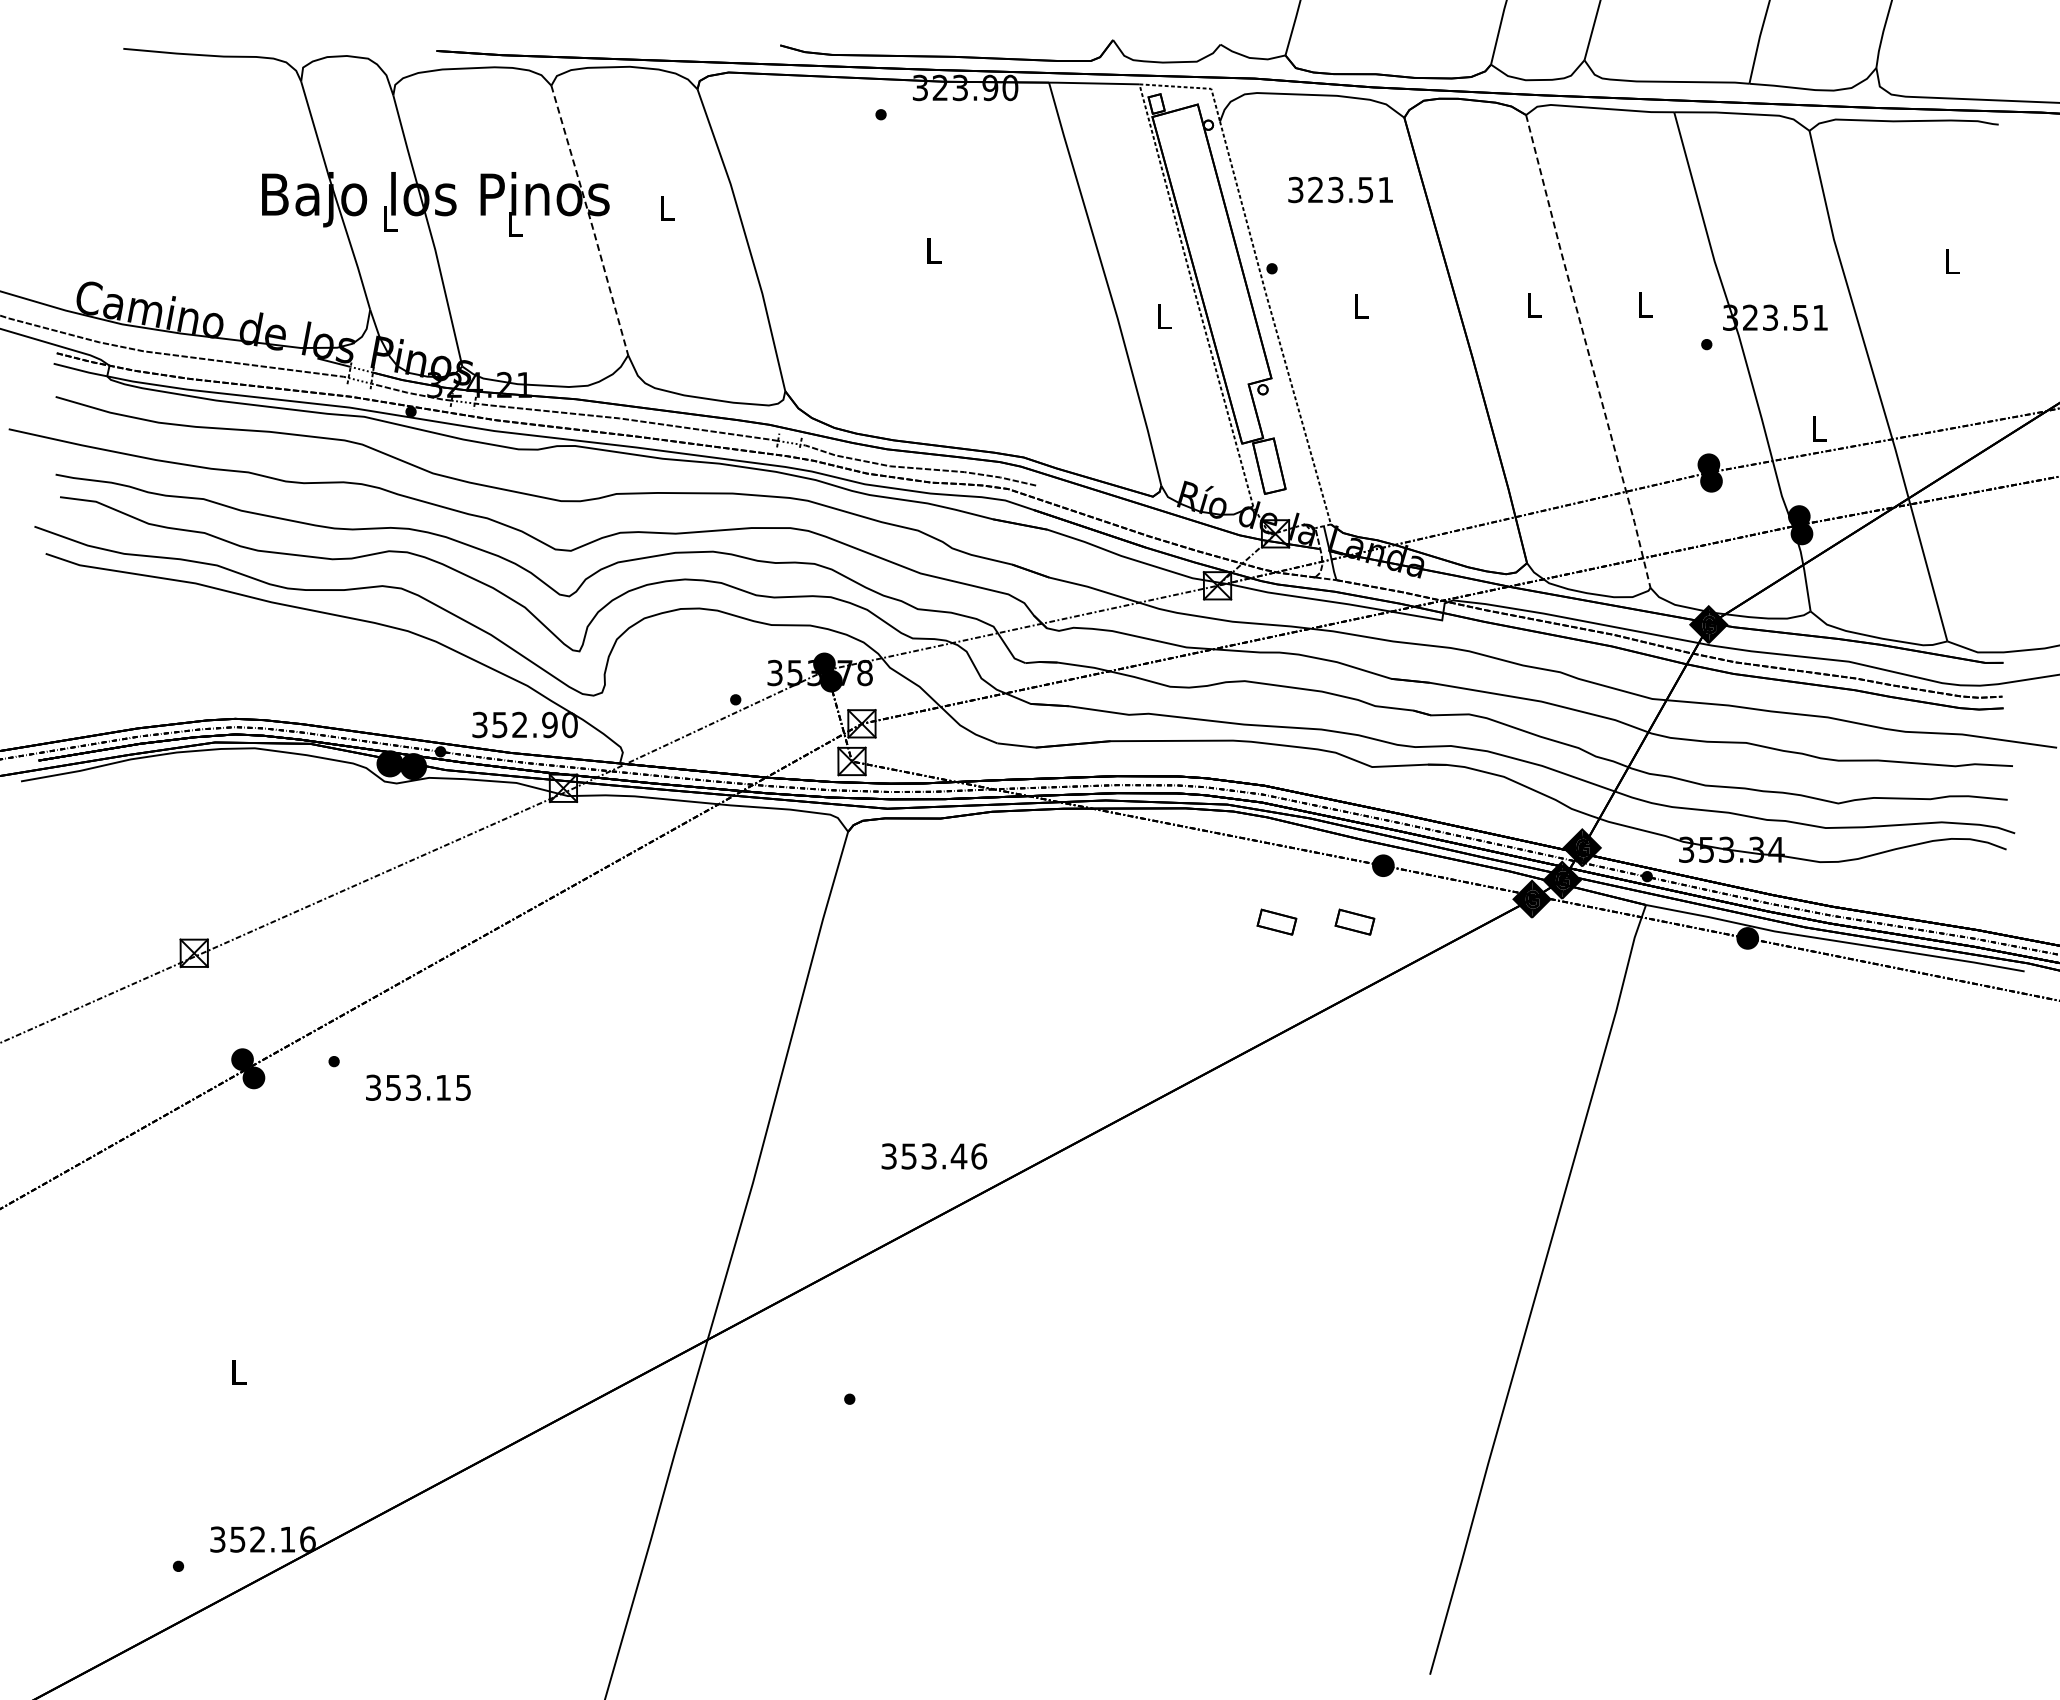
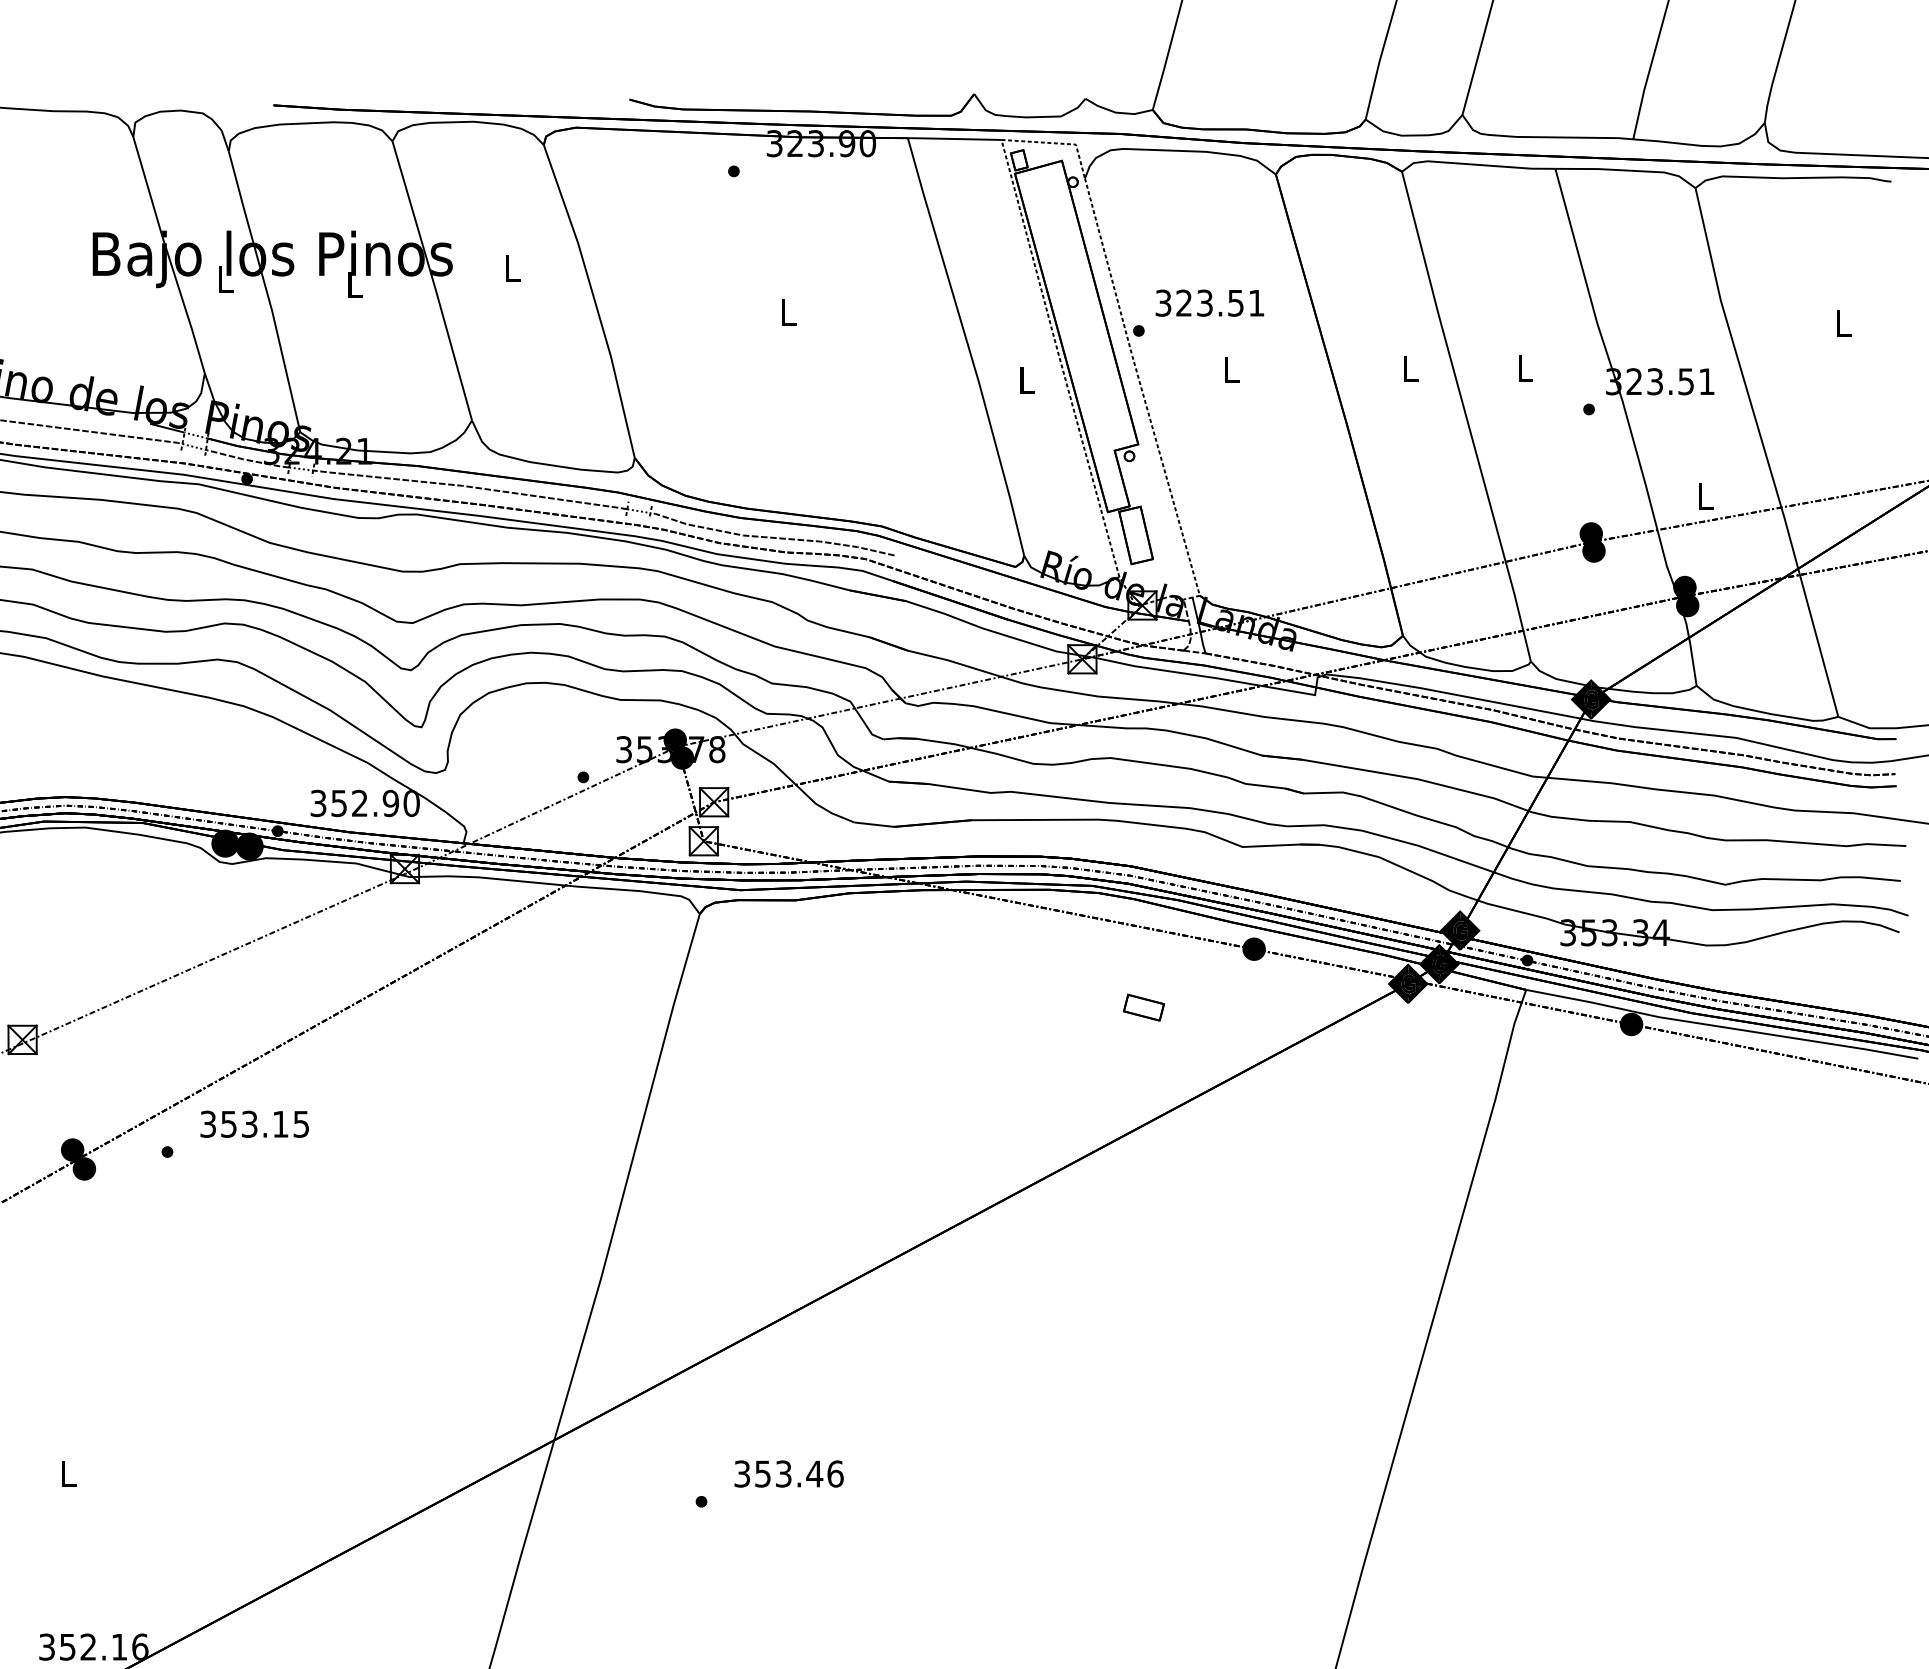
text: (1340, 189) -> (1209, 302), moved
line: (590, 221) -> (432, 281), dashed -> solid
line: (1588, 351) -> (1466, 416), dashed -> solid
part: (1354, 921) -> (1224, 1006), removed
text: (418, 1087) -> (254, 1124), moved
text: (934, 1156) -> (789, 1474), moved

